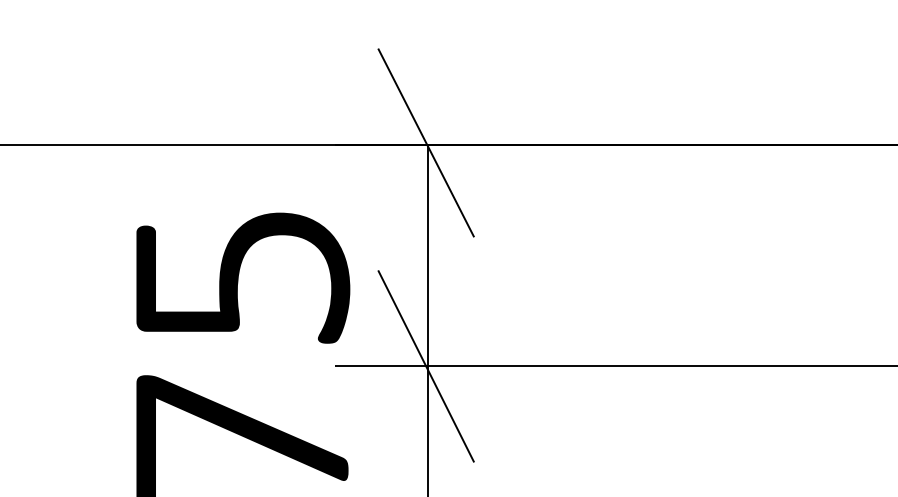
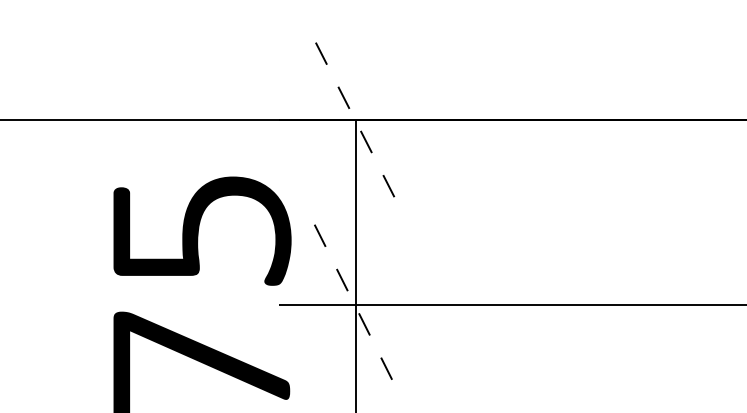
line: (426, 142) -> (354, 118), solid -> dashed
line: (426, 366) -> (354, 304), solid -> dashed

